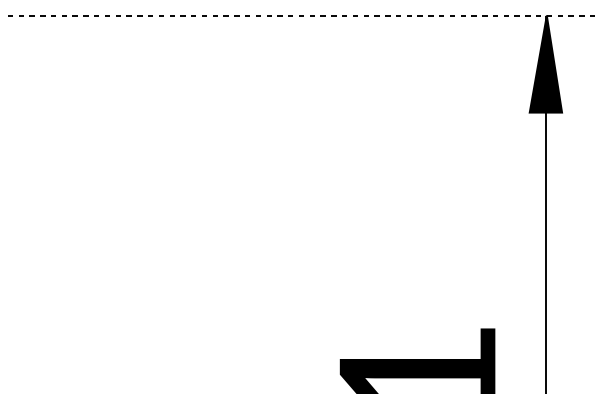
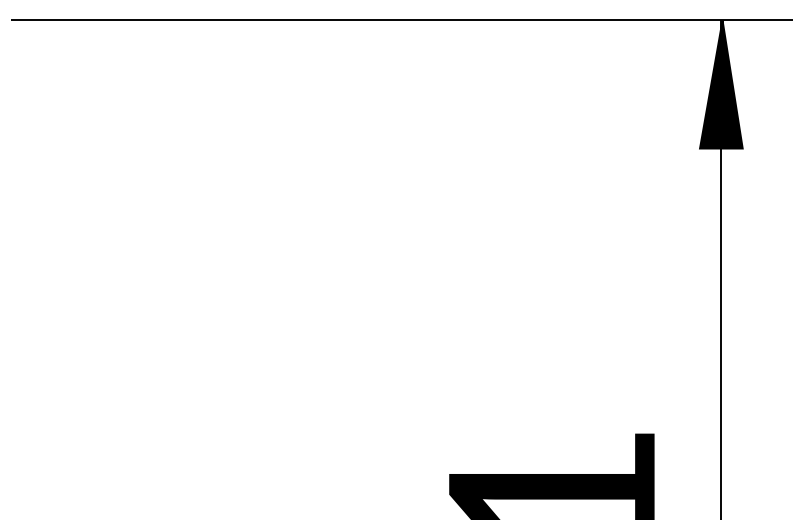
line: (303, 15) -> (401, 20), dashed -> solid

